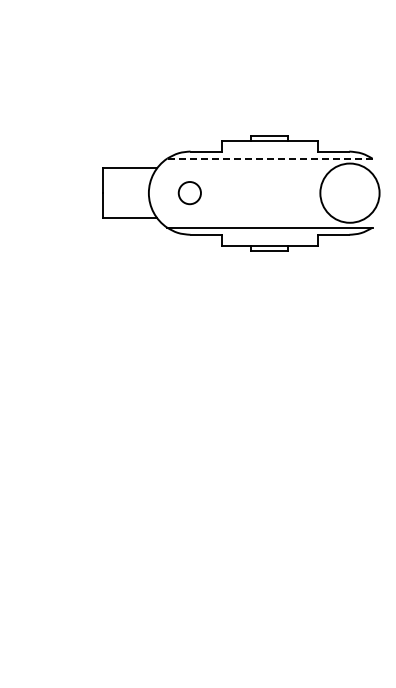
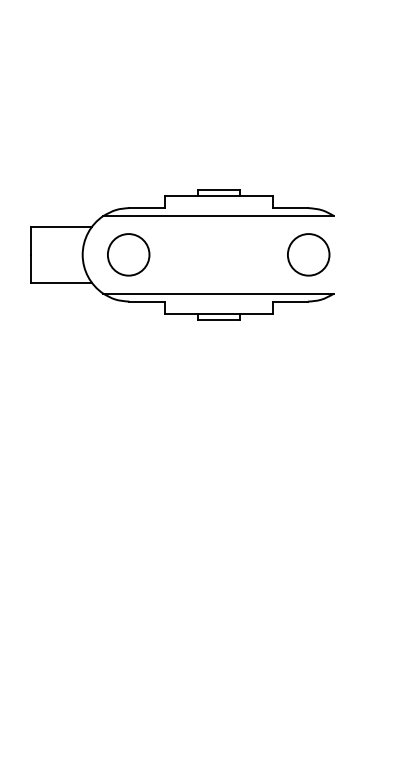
line: (269, 158) -> (218, 215), dashed -> solid
circle: (189, 192) -> (128, 254), size x1.67
circle: (349, 192) -> (308, 254), size x0.62

